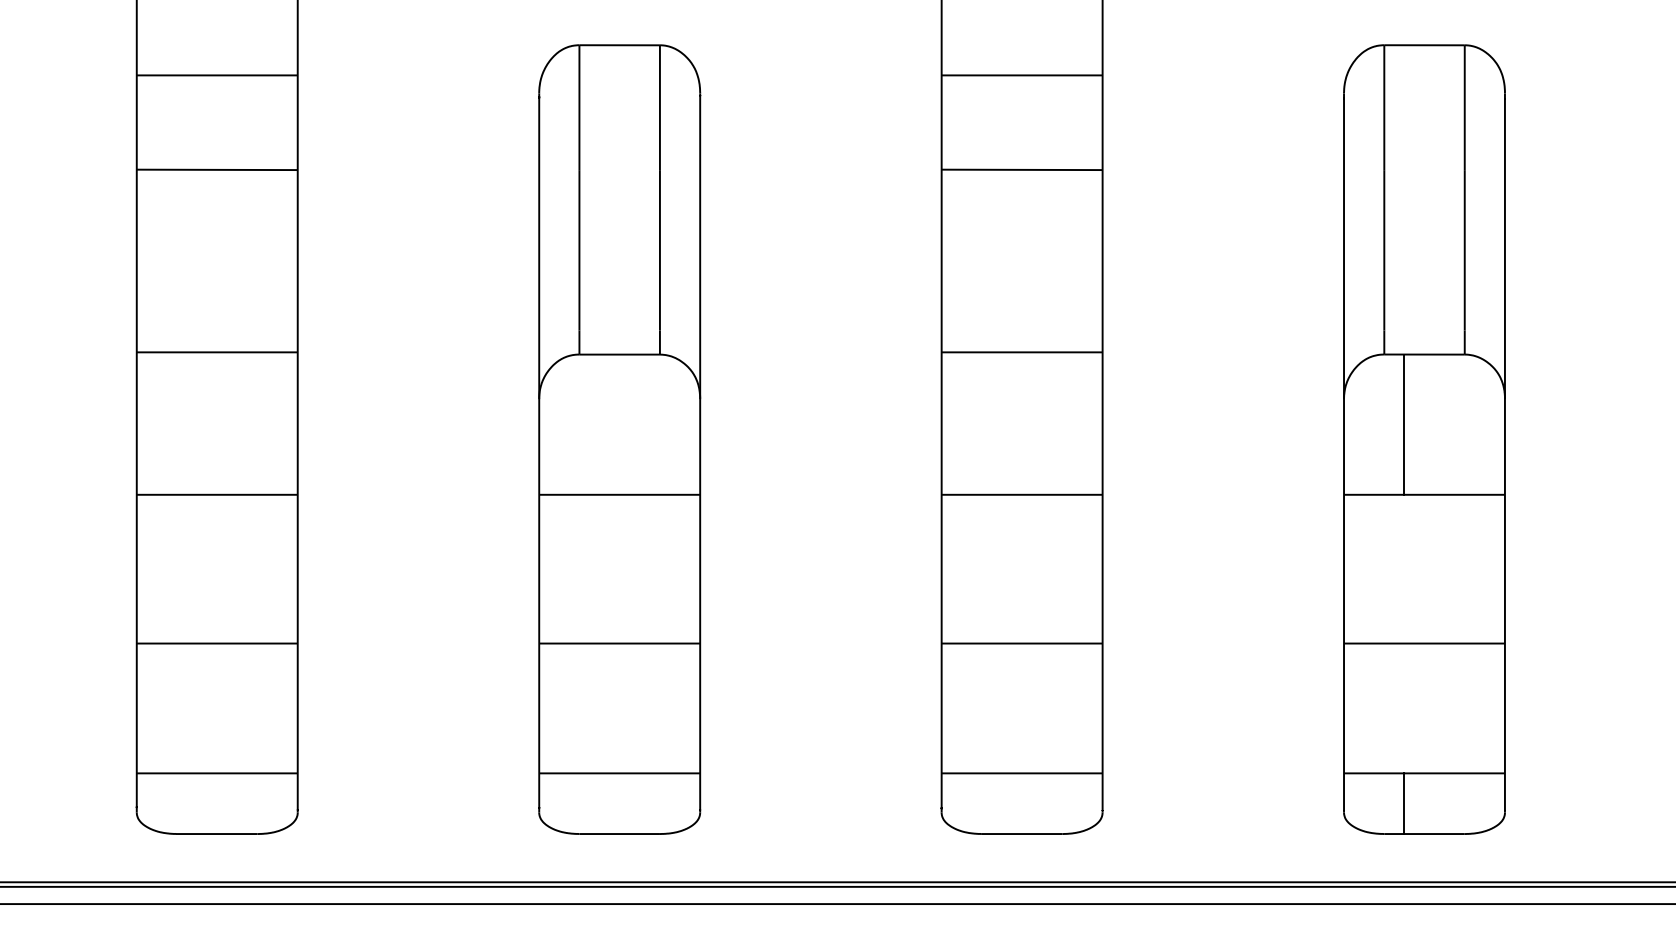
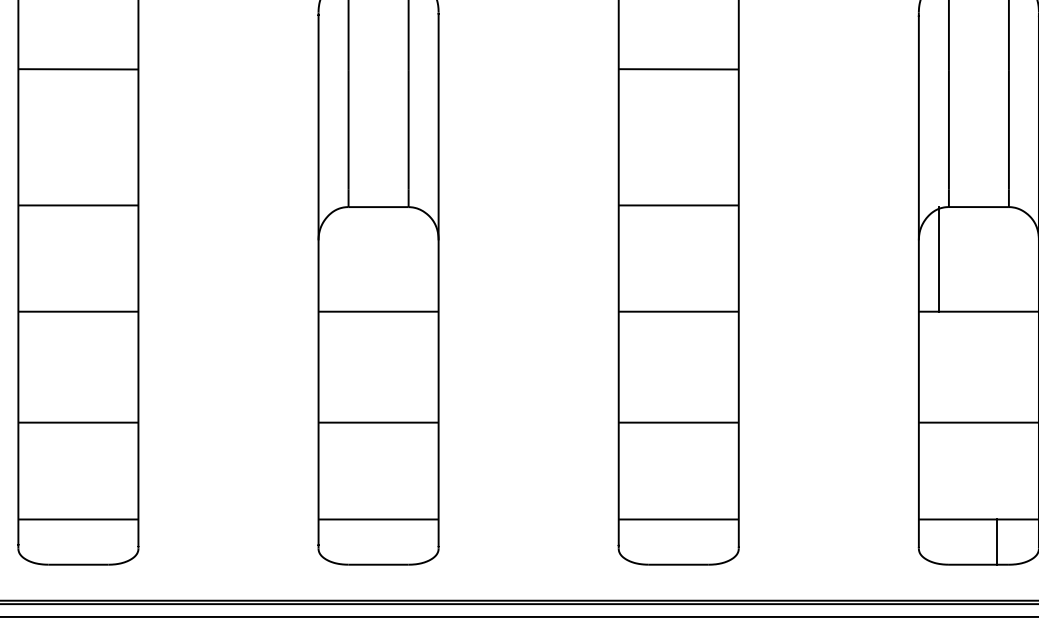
line: (1404, 424) -> (938, 259), moved
line: (1404, 803) -> (997, 541), moved

